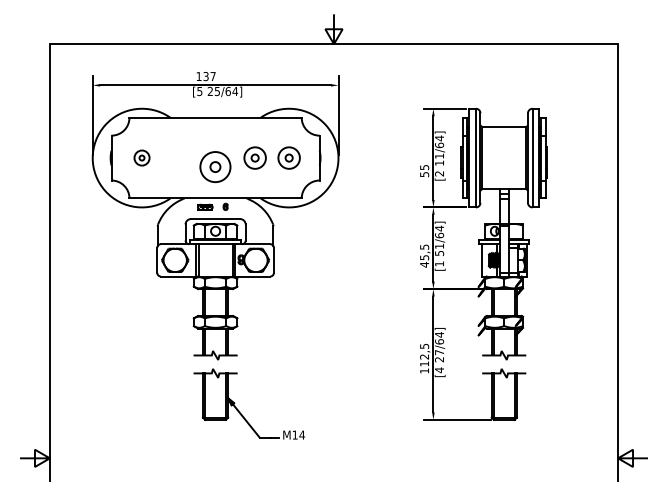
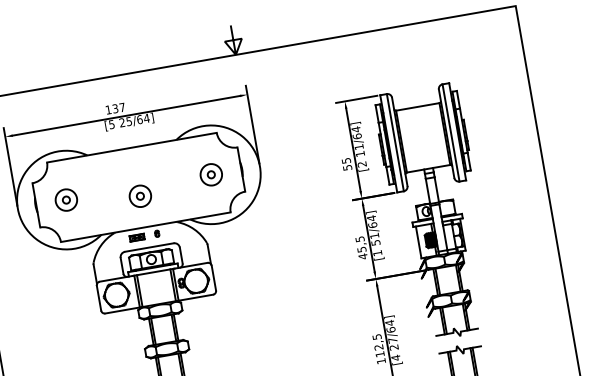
part: (141, 157) -> (65, 199), size x1.43
part: (254, 157) -> (177, 180), removed
part: (215, 166) -> (140, 195), size x0.71

